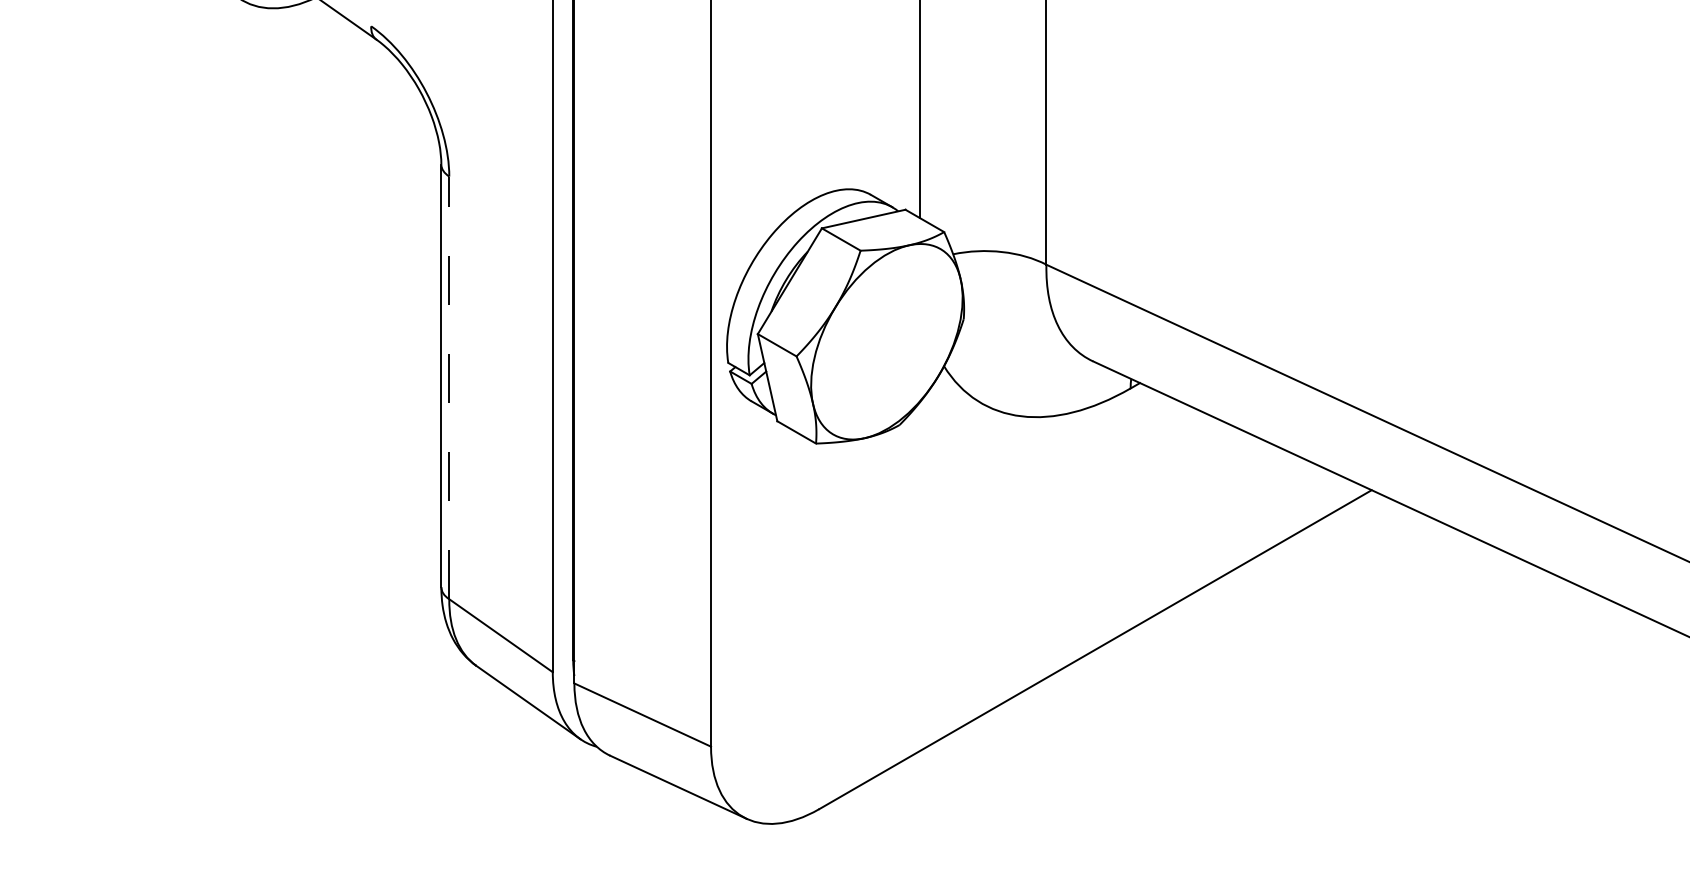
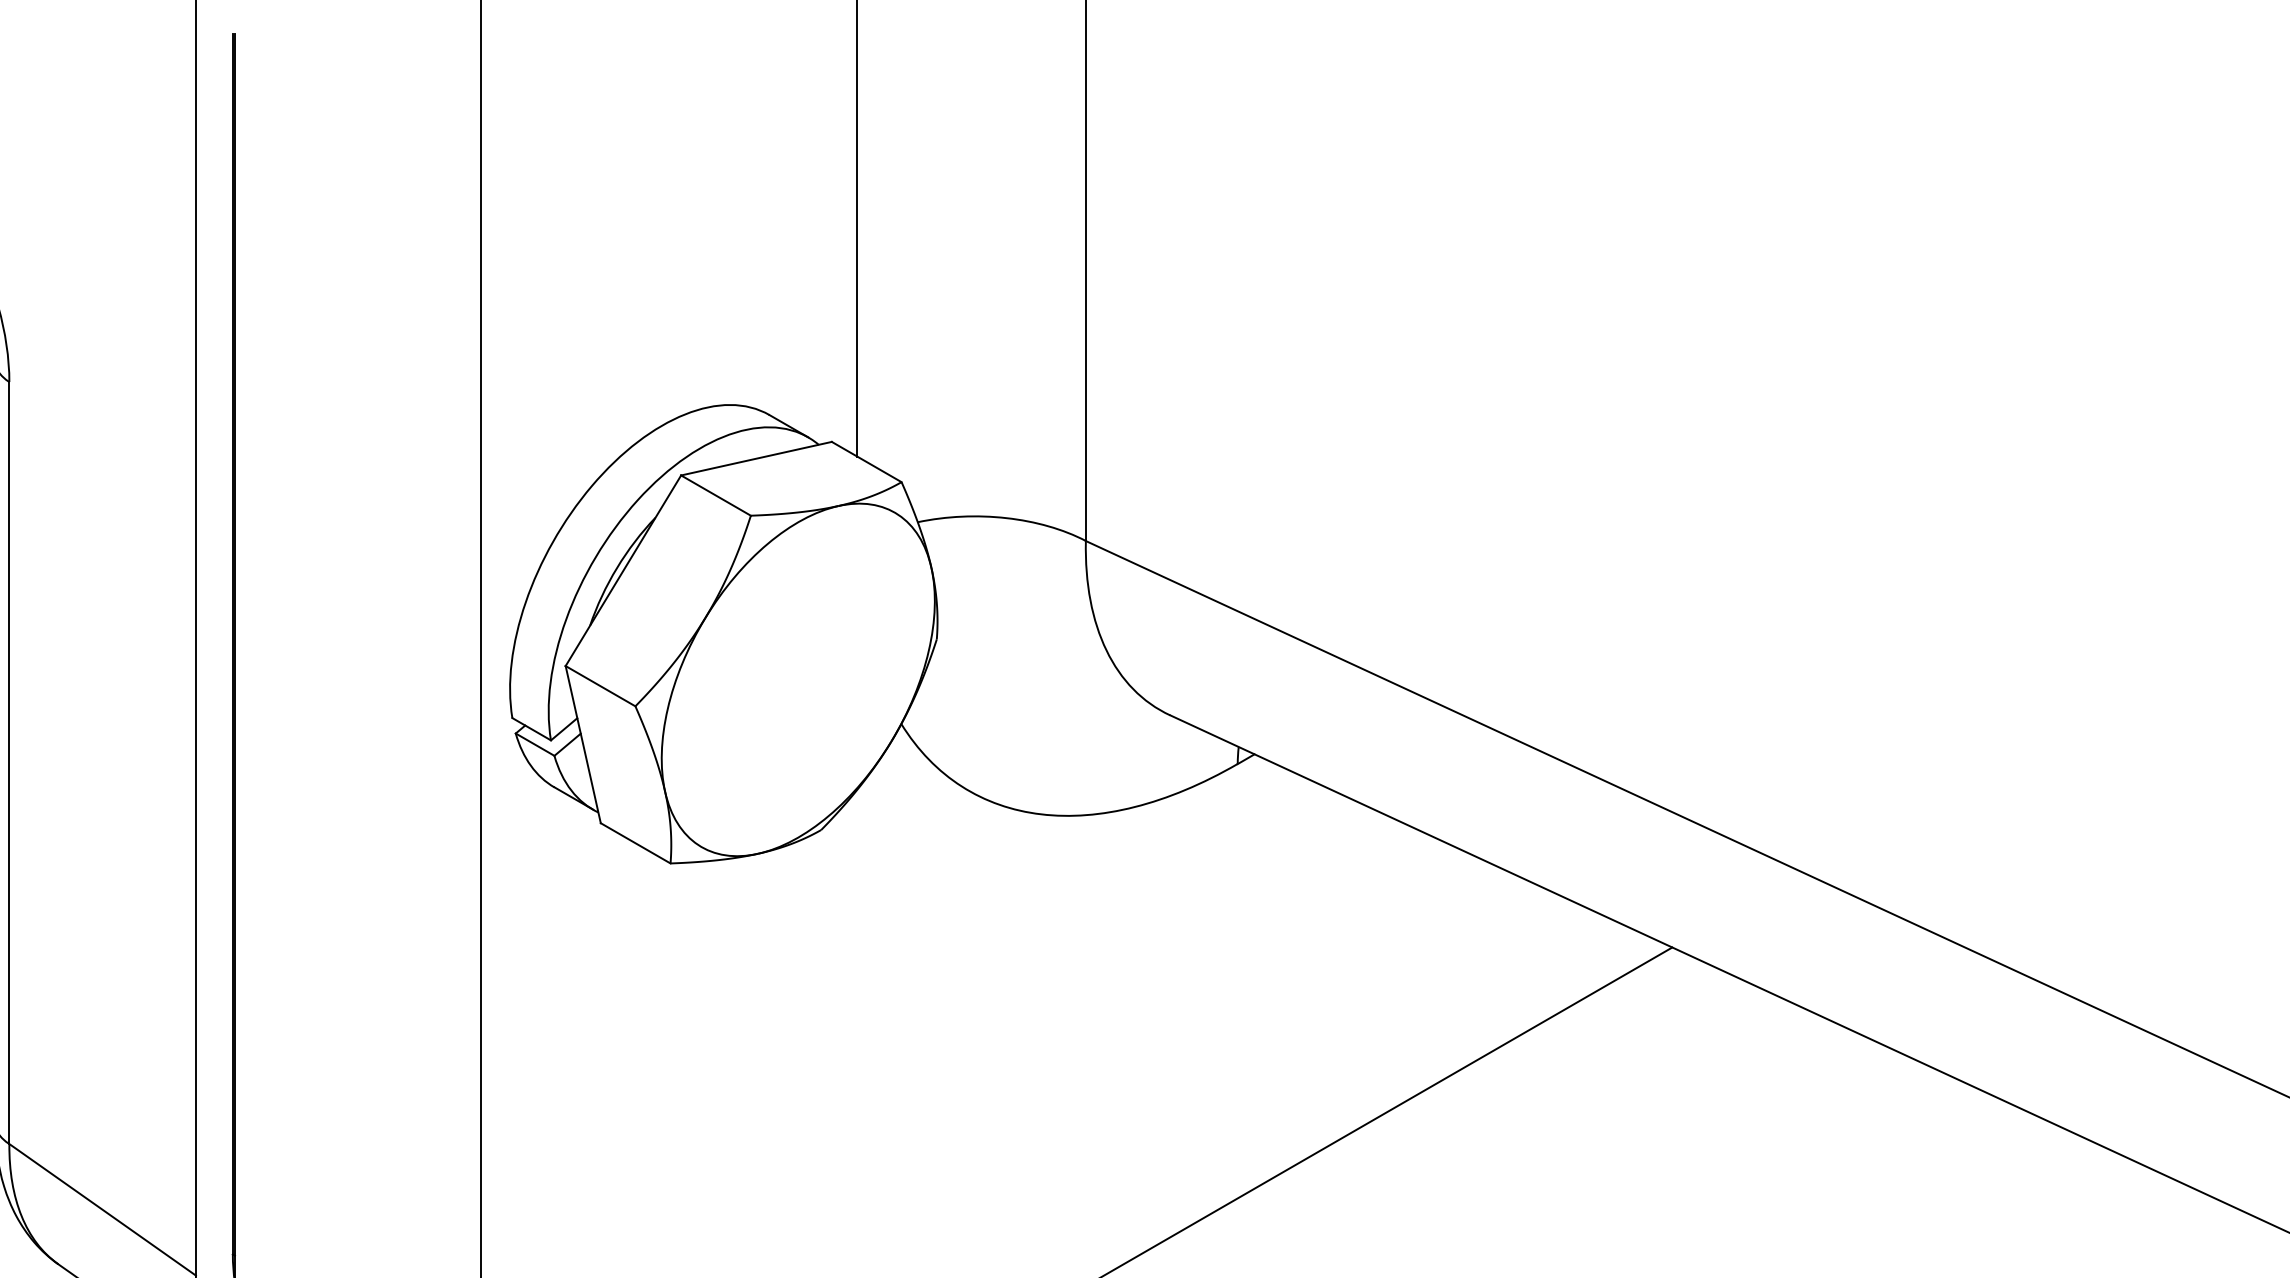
line: (449, 387) -> (9, 762), dashed -> solid

